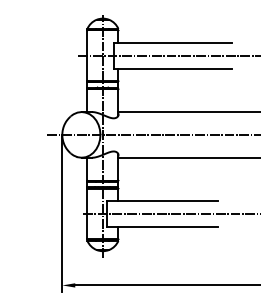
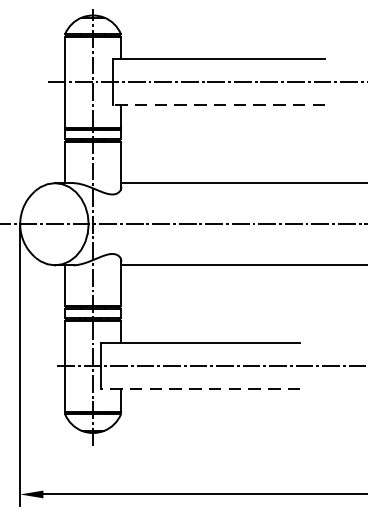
line: (172, 68) -> (217, 105), solid -> dashed
line: (162, 226) -> (200, 388), solid -> dashed

